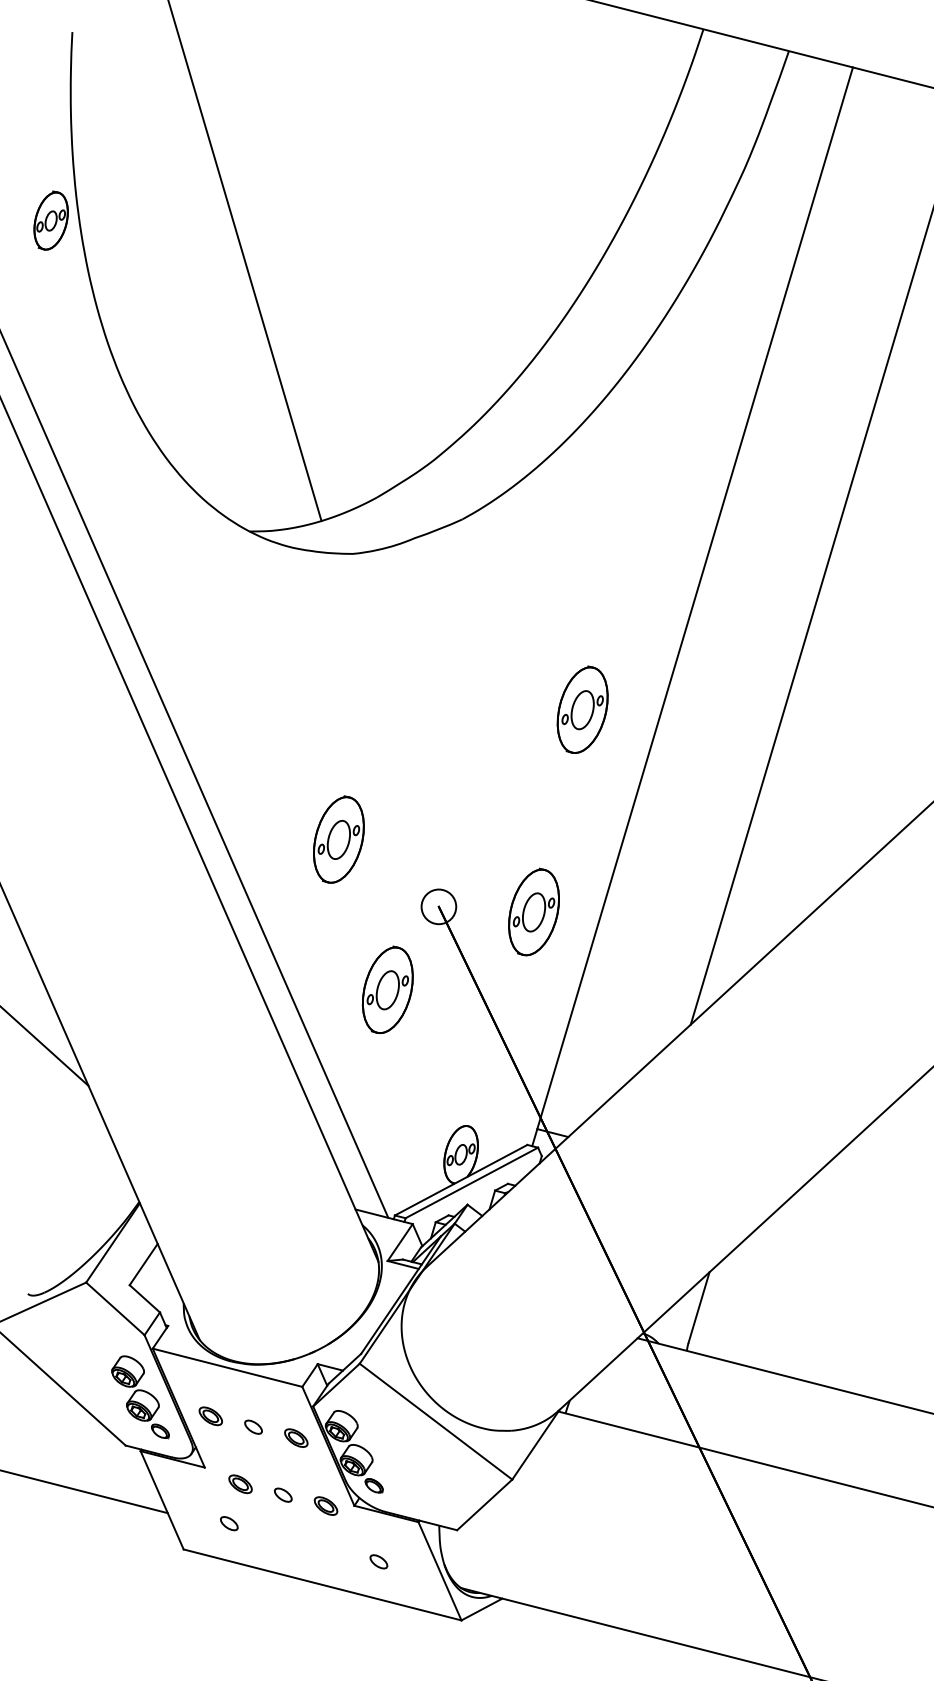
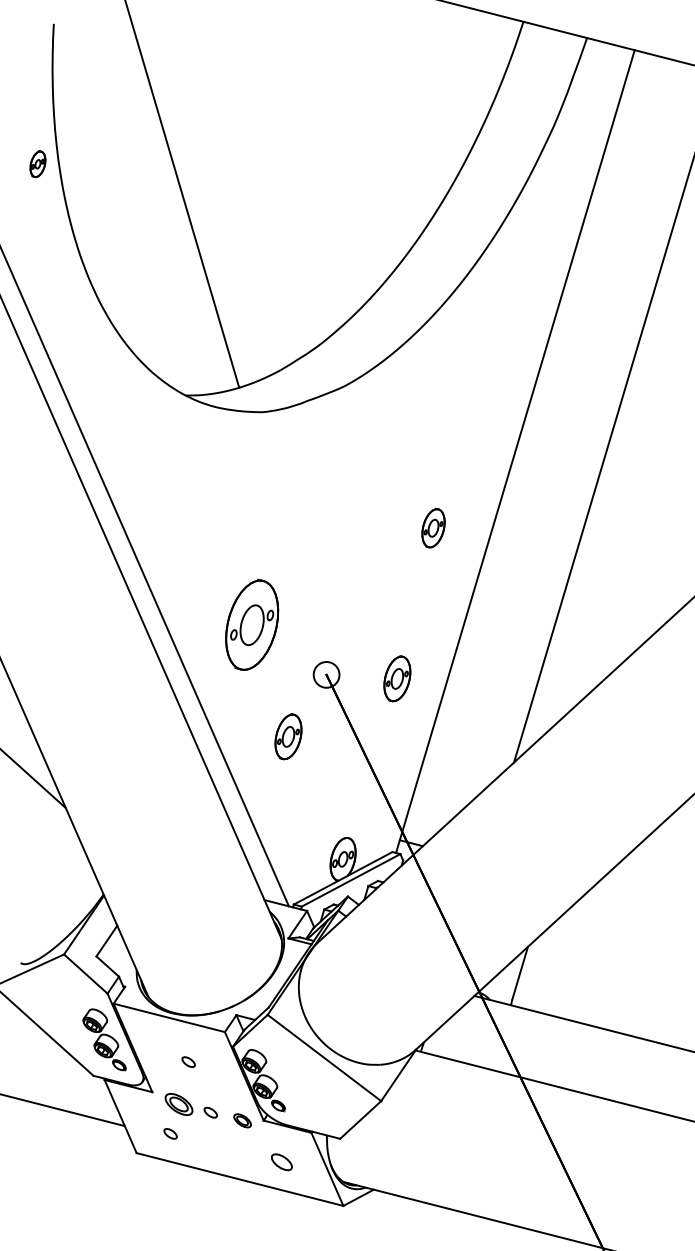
part: (50, 220) -> (37, 164), size x0.6
part: (582, 709) -> (433, 528), size x0.6
part: (338, 839) -> (251, 624), size x1.4
part: (533, 911) -> (396, 678), size x0.7
part: (387, 989) -> (288, 736), size x0.7
part: (210, 1416) -> (156, 1054), removed
part: (296, 1437) -> (220, 1069), removed
part: (240, 1484) -> (178, 1104), size x1.6
part: (378, 1561) -> (281, 1162), size x1.6

